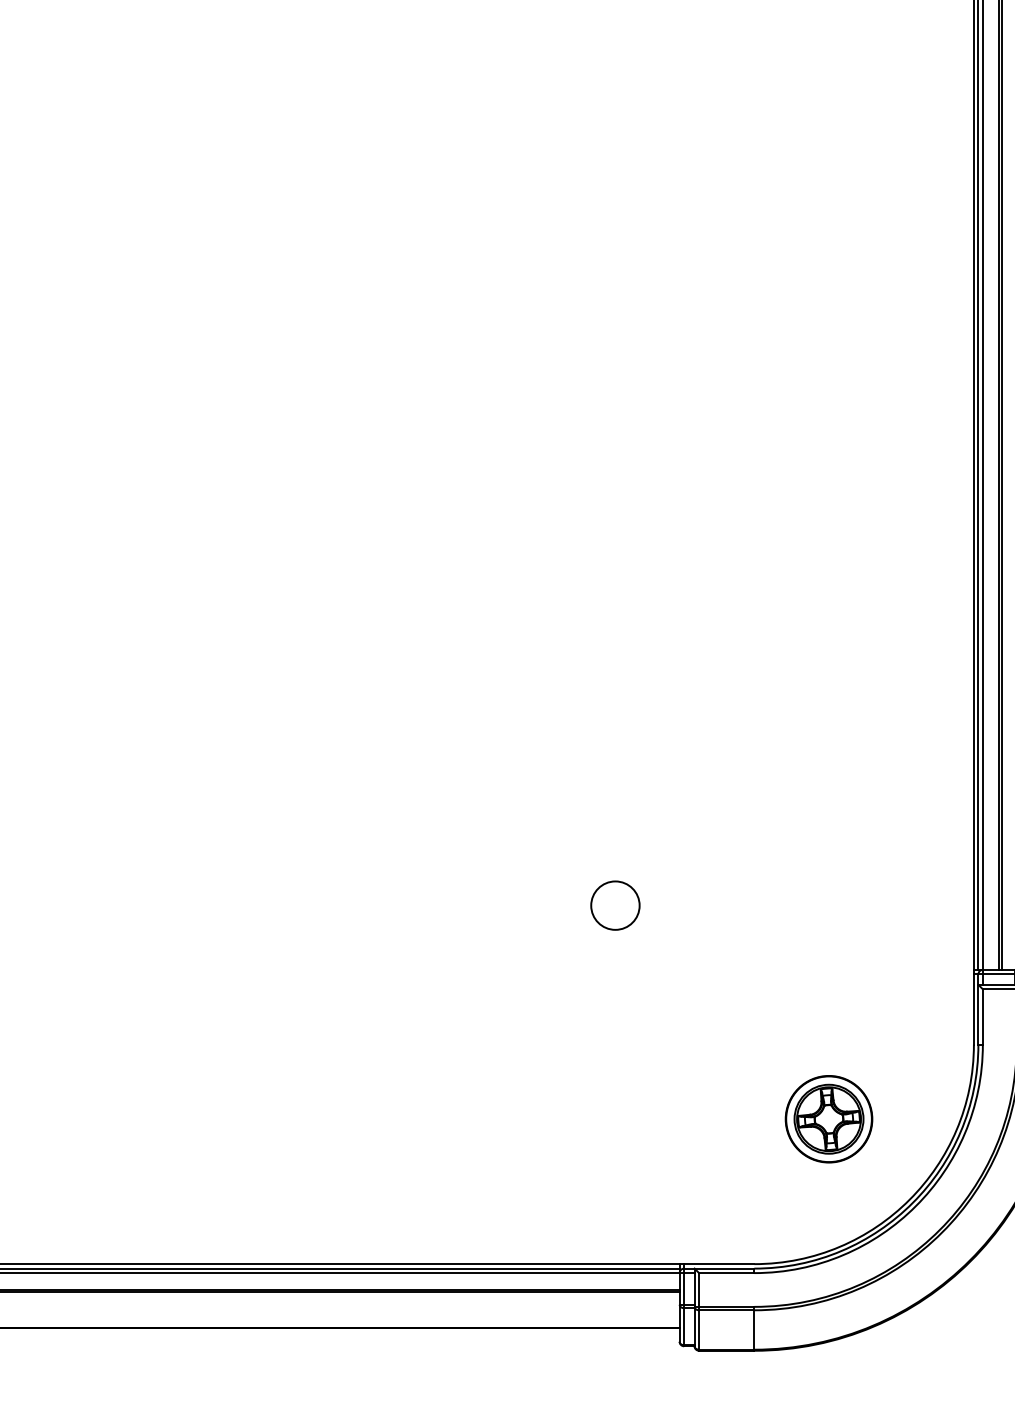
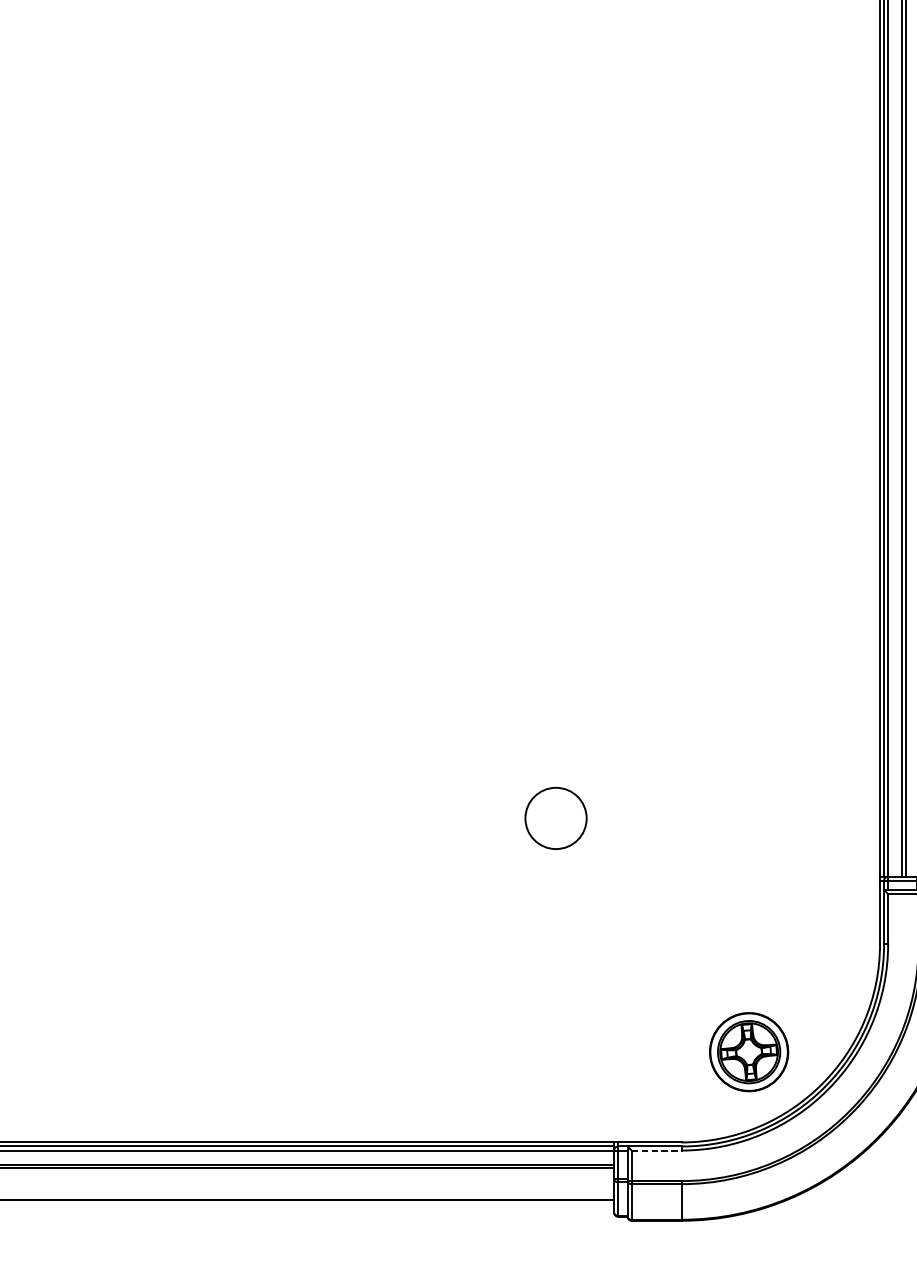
circle: (615, 905) -> (556, 818), size x1.4
part: (828, 1119) -> (748, 1052), moved
line: (726, 1273) -> (656, 1150), solid -> dashed

